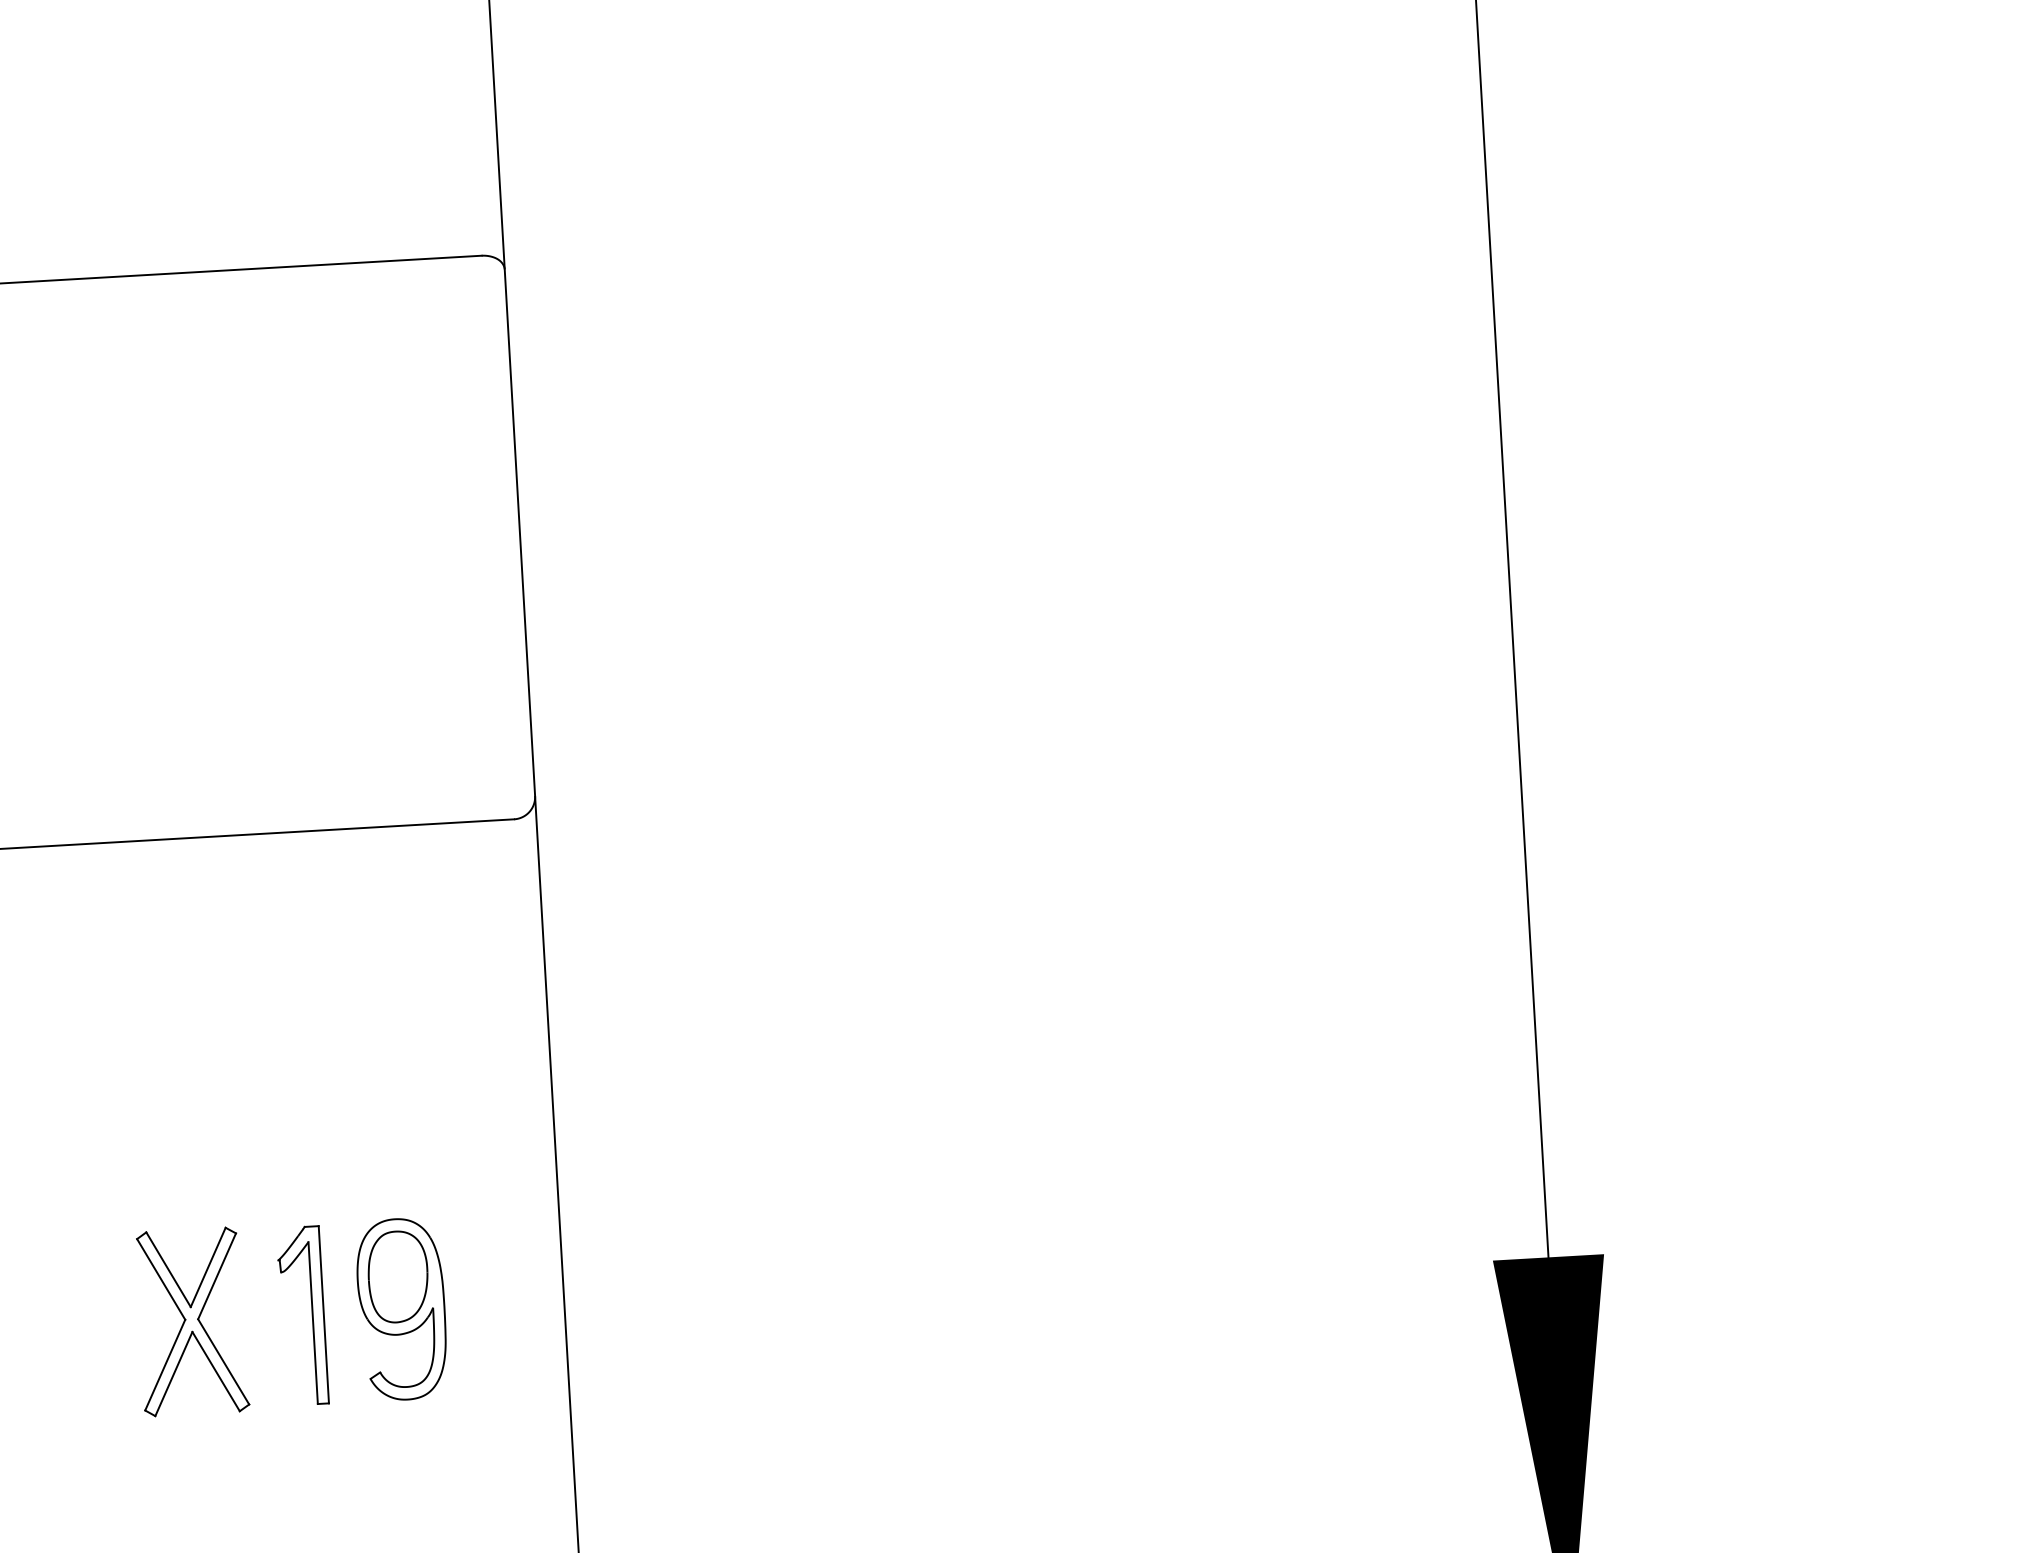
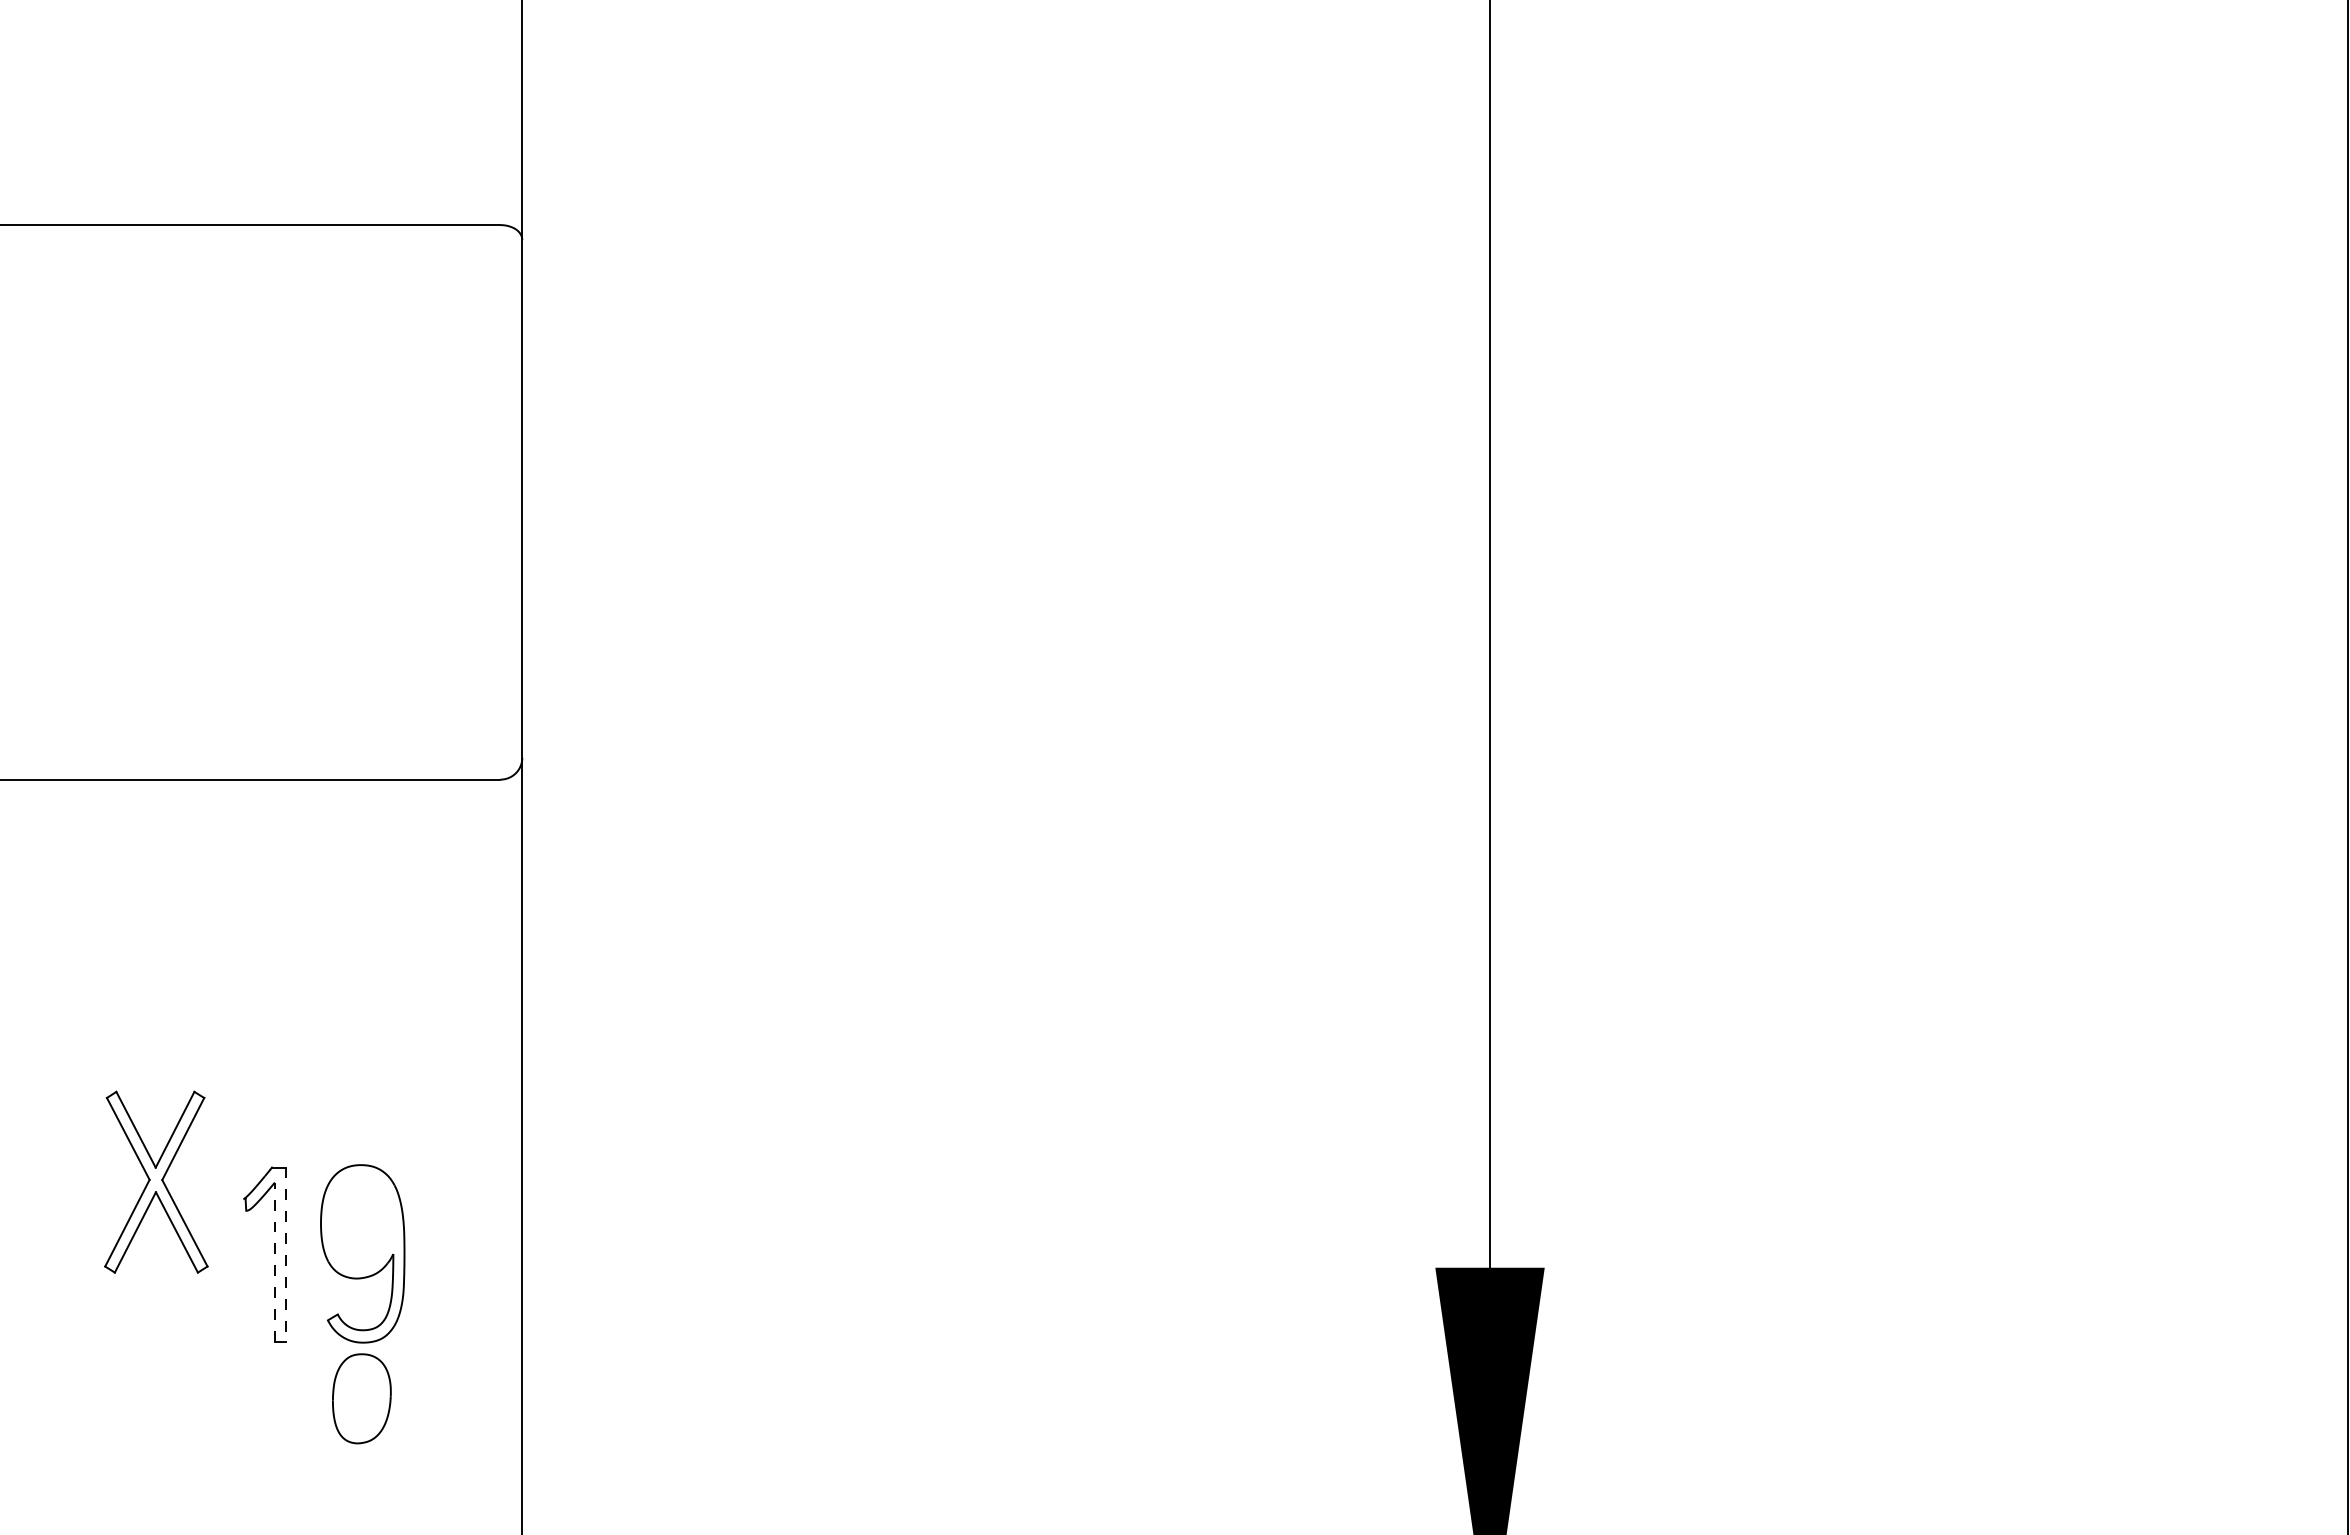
part: (397, 1276) -> (361, 1398), moved
line: (323, 1315) -> (285, 1255), solid -> dashed
part: (192, 1321) -> (156, 1181), moved
line: (312, 1323) -> (274, 1262), solid -> dashed

